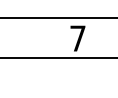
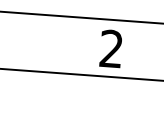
text: (77, 38) -> (110, 48), 7 -> 2

